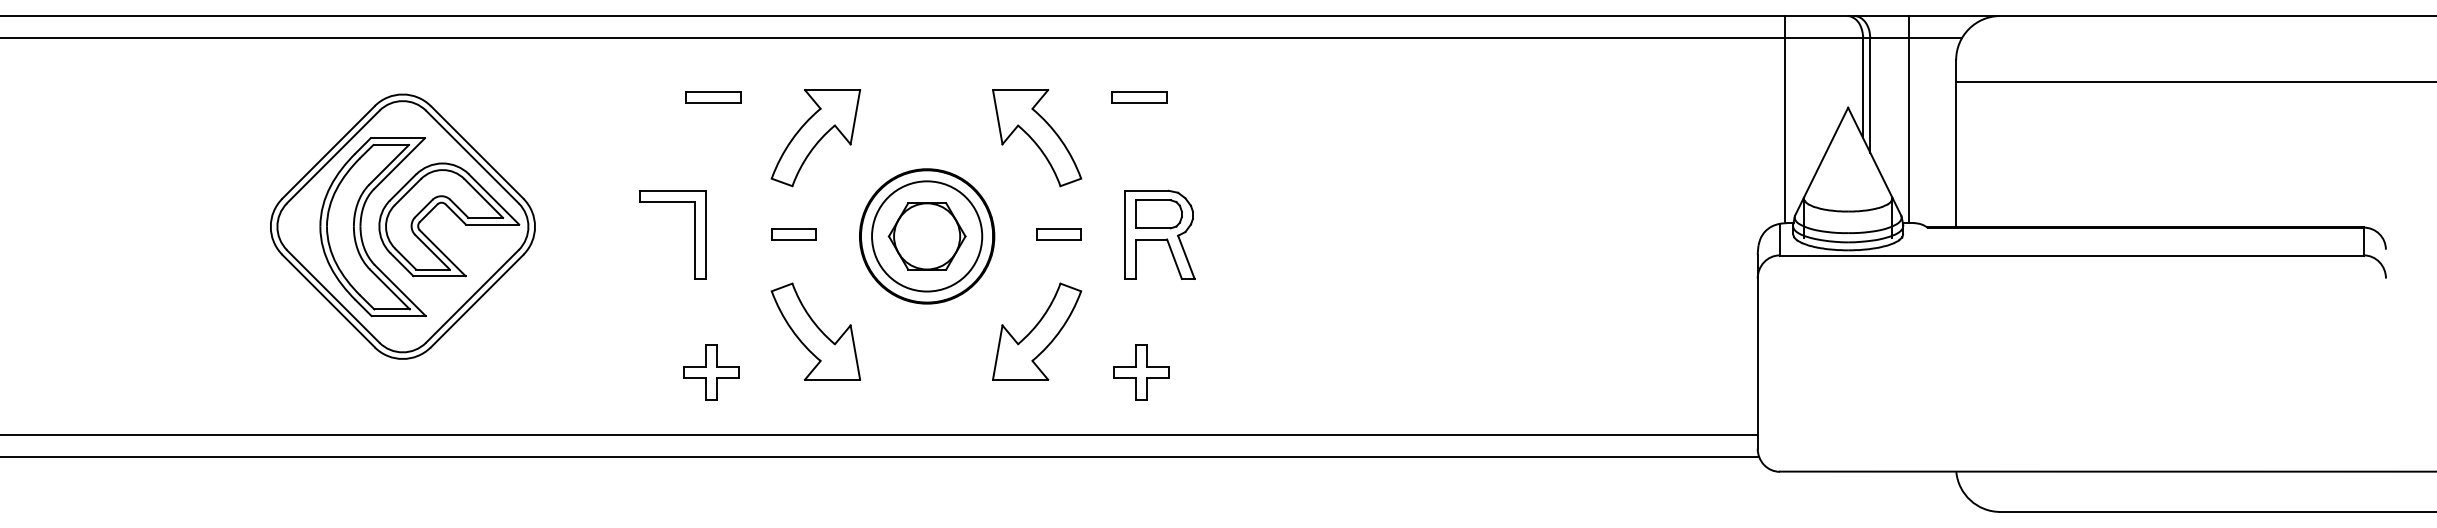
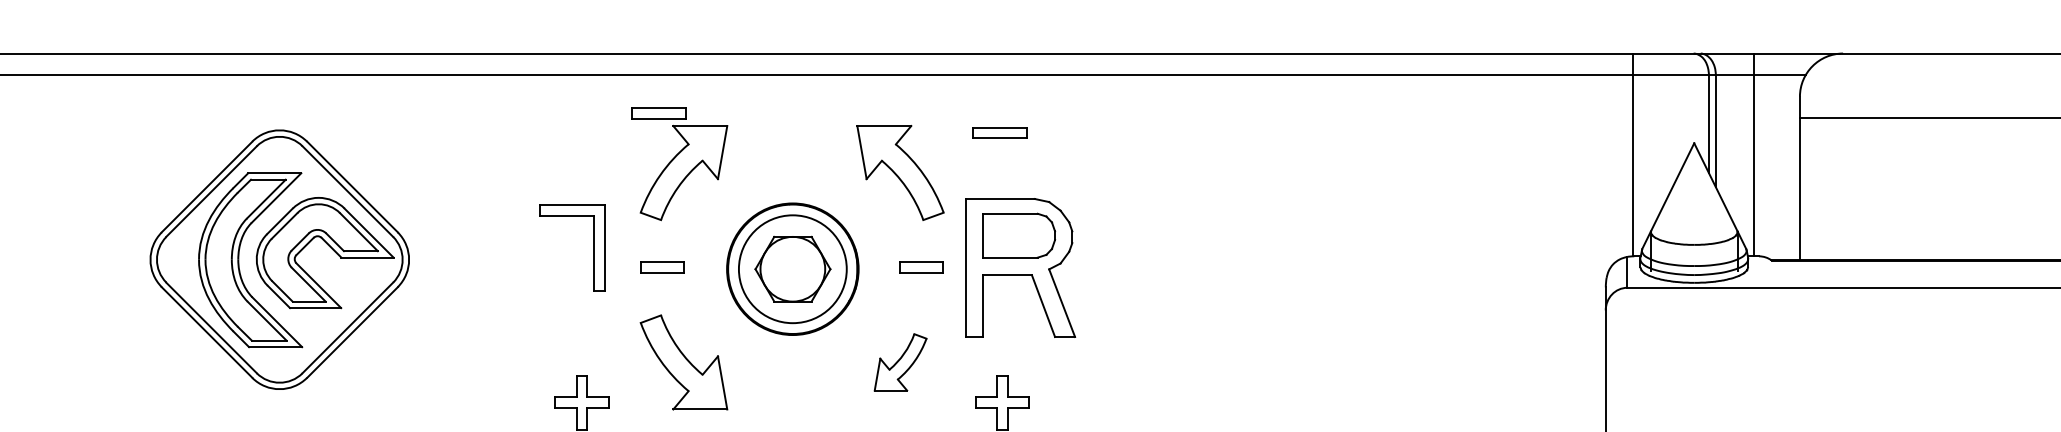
part: (713, 97) -> (659, 113), moved
part: (694, 234) -> (593, 247), moved
part: (1159, 234) -> (1020, 267), size x1.6
part: (1037, 331) -> (900, 362), size x0.6

